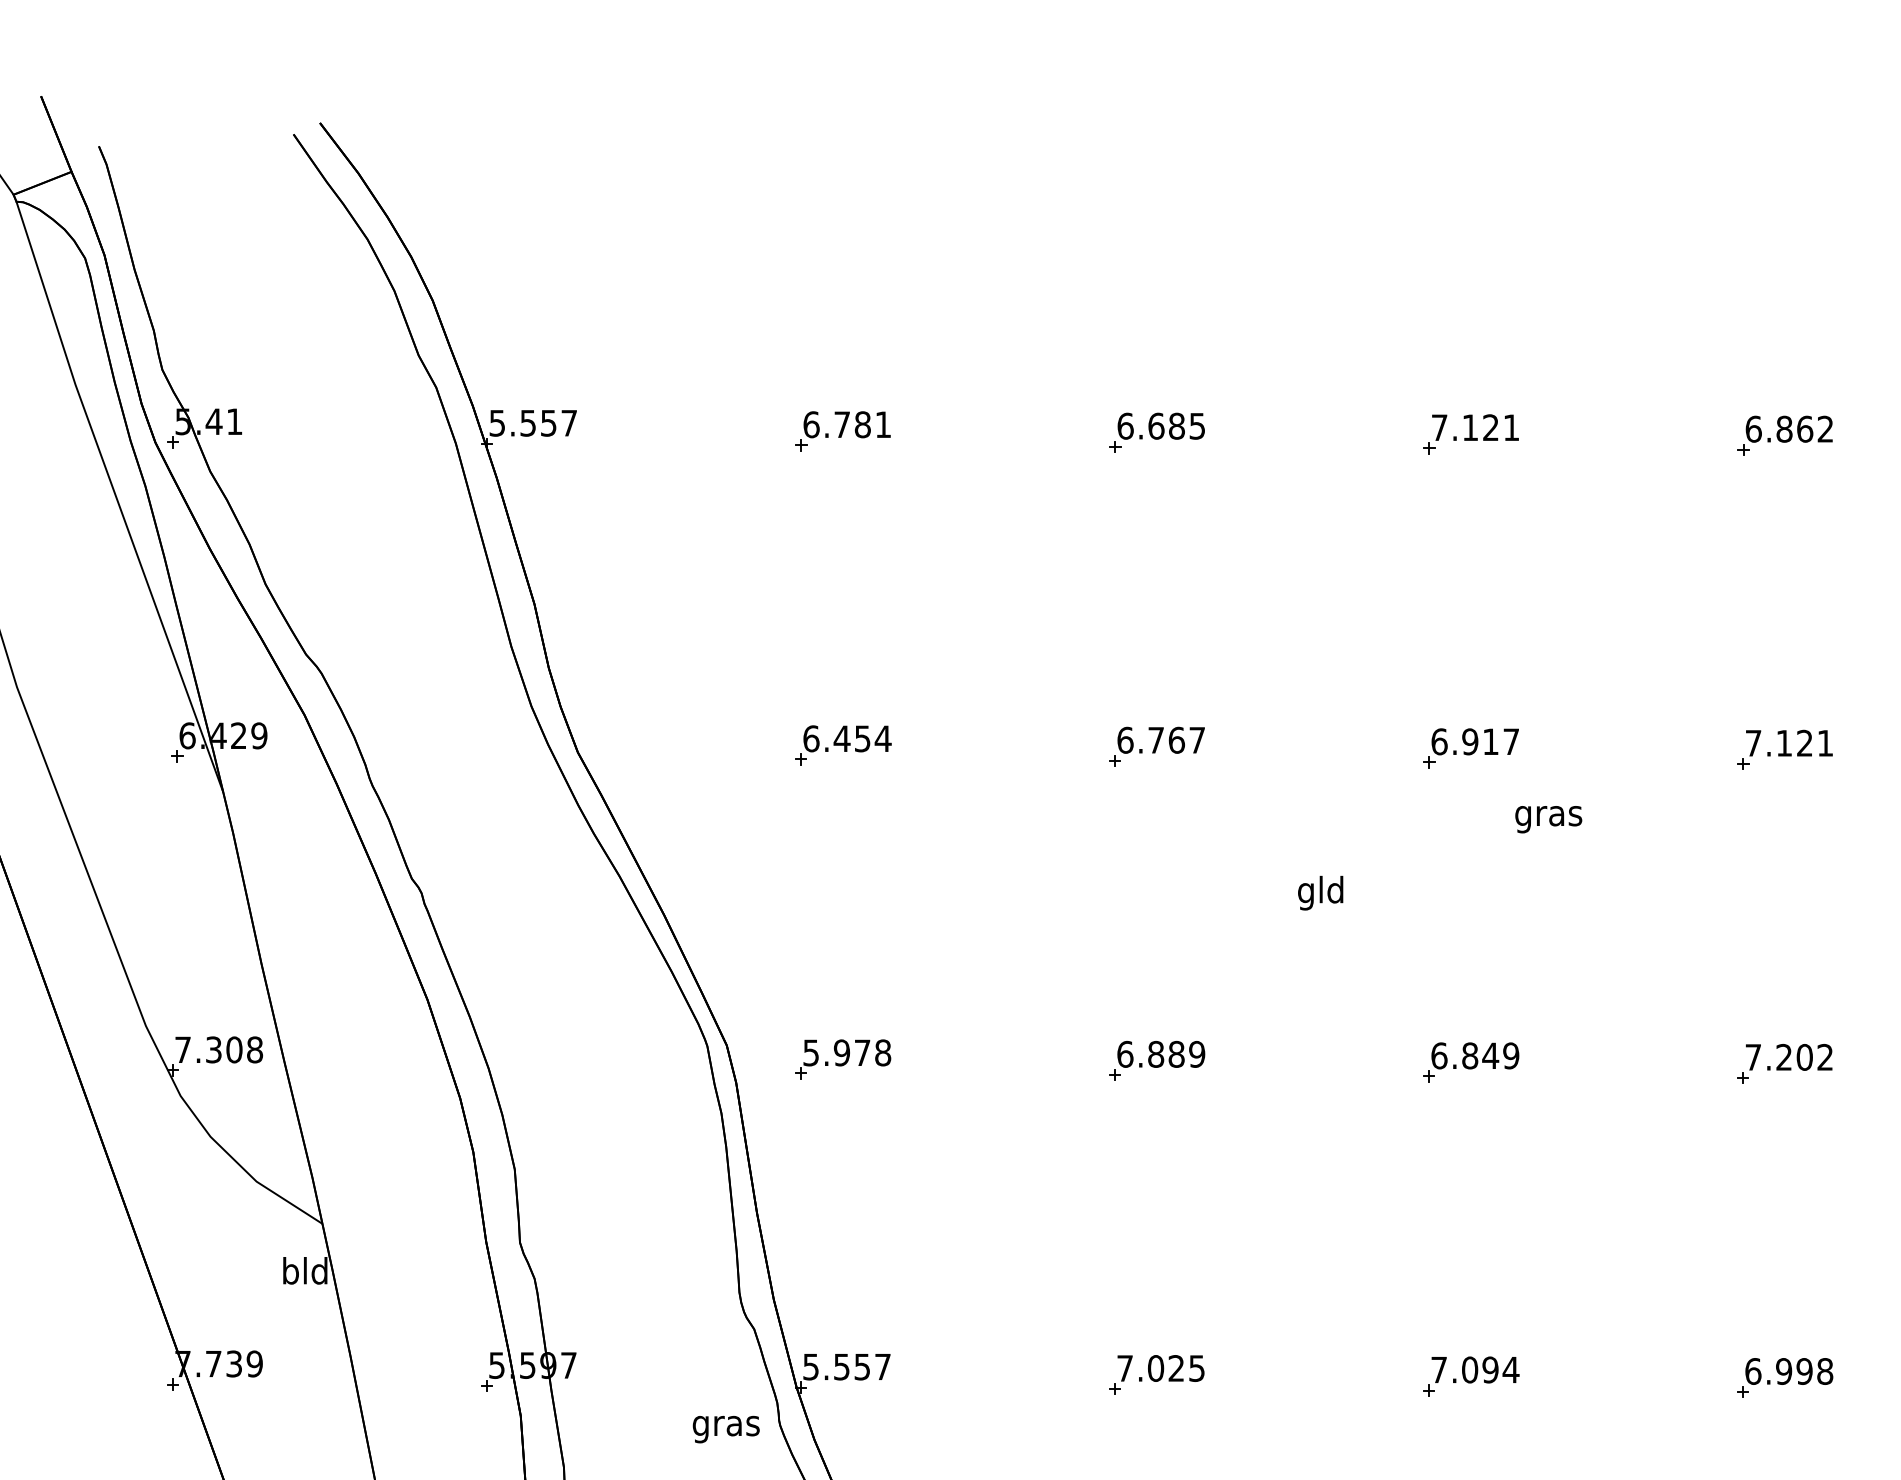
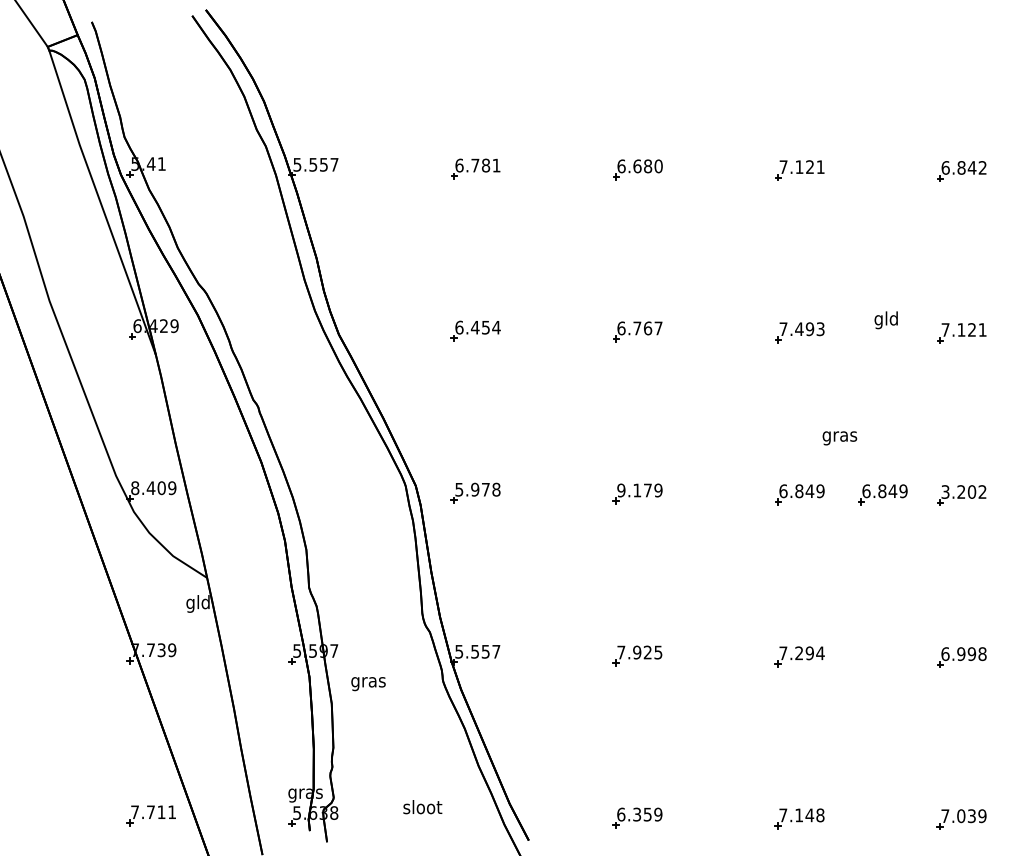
text: (1197, 426) -> (658, 166), 6.685 -> 6.680
text: (1803, 428) -> (971, 167), 6.862 -> 6.842
text: (1474, 742) -> (801, 329), 6.917 -> 7.493
text: (1547, 819) -> (839, 438), moved
text: (1319, 893) -> (885, 320), moved
text: (218, 1050) -> (153, 488), 7.308 -> 8.409
text: (1150, 1054) -> (634, 490), 6.889 -> 9.179
text: (1753, 1056) -> (945, 491), 7.202 -> 3.202
part: (1631, 1062) -> (882, 494), added
text: (290, 1273) -> (190, 603), bld -> gld
text: (1156, 1368) -> (637, 652), 7.025 -> 7.925
text: (1470, 1370) -> (799, 653), 7.094 -> 7.294
text: (726, 1430) -> (368, 684), moved

